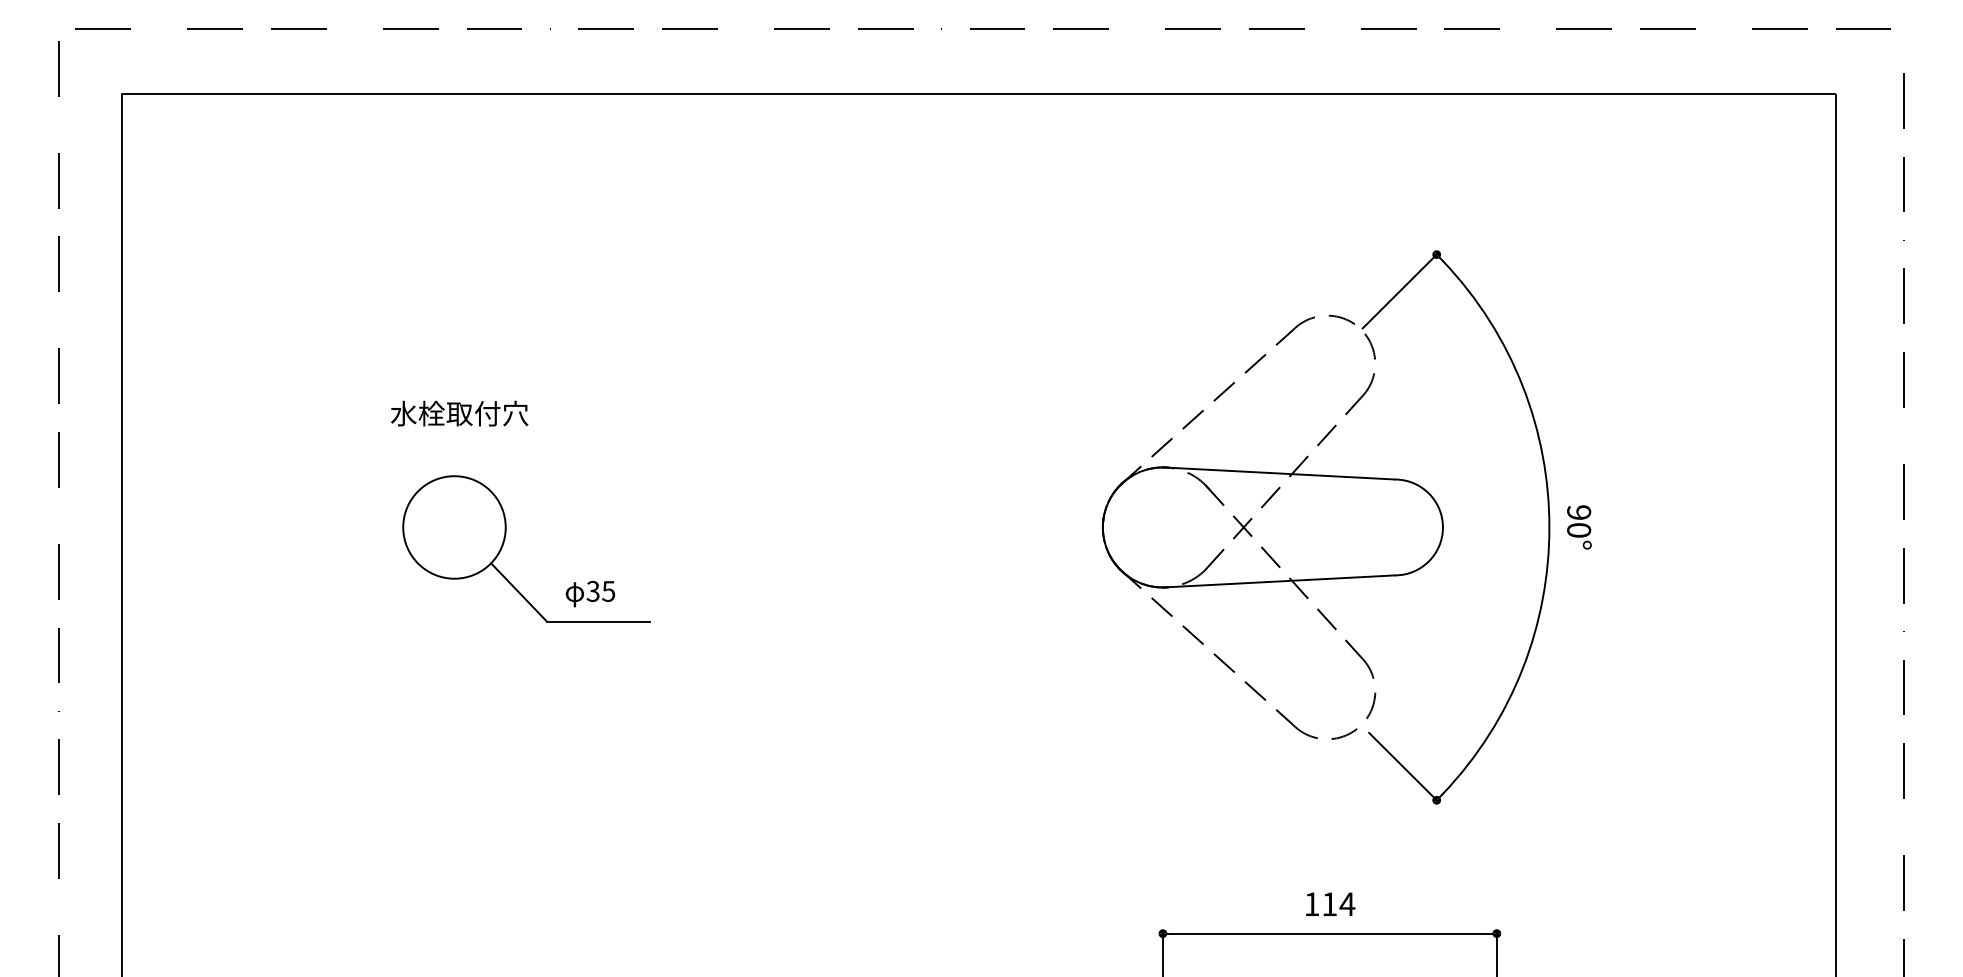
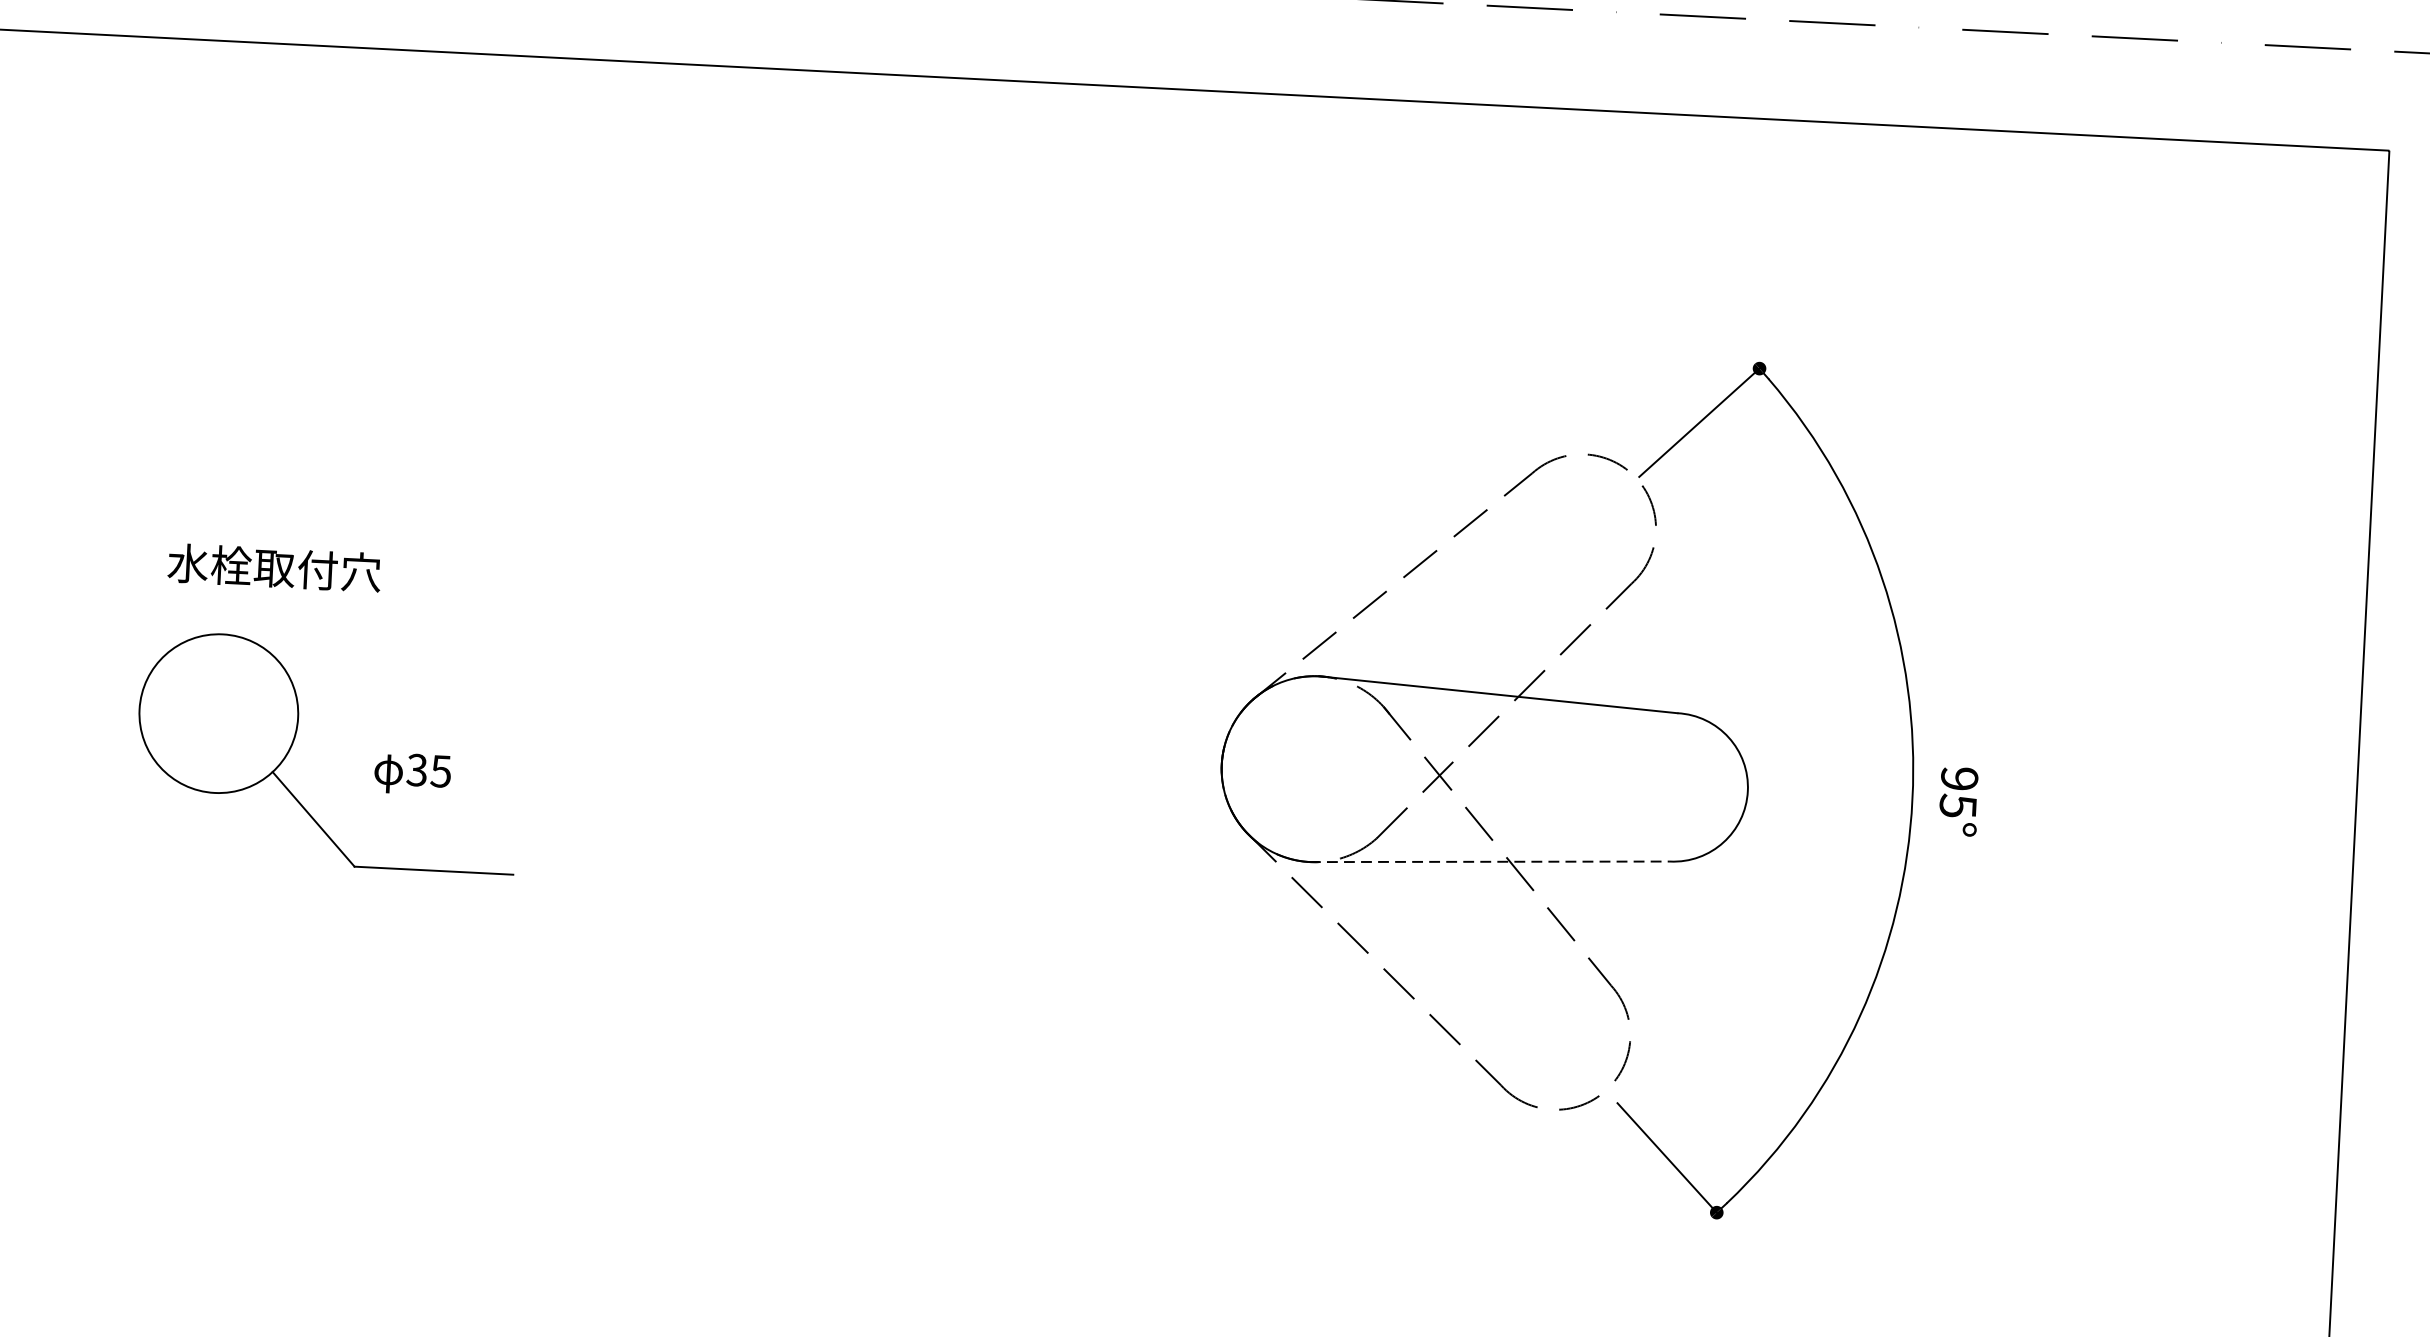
text: (459, 413) -> (274, 567), moved
text: (1579, 529) -> (1958, 804), 90° -> 95°
line: (1279, 581) -> (1490, 861), solid -> dashed
text: (590, 593) -> (412, 773), moved

